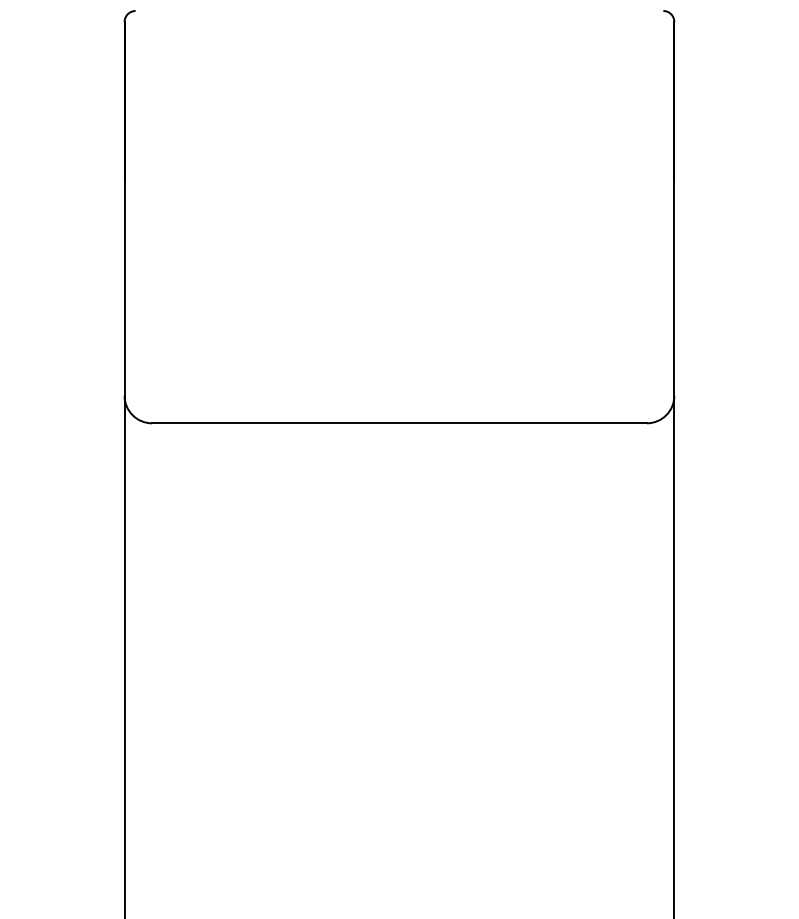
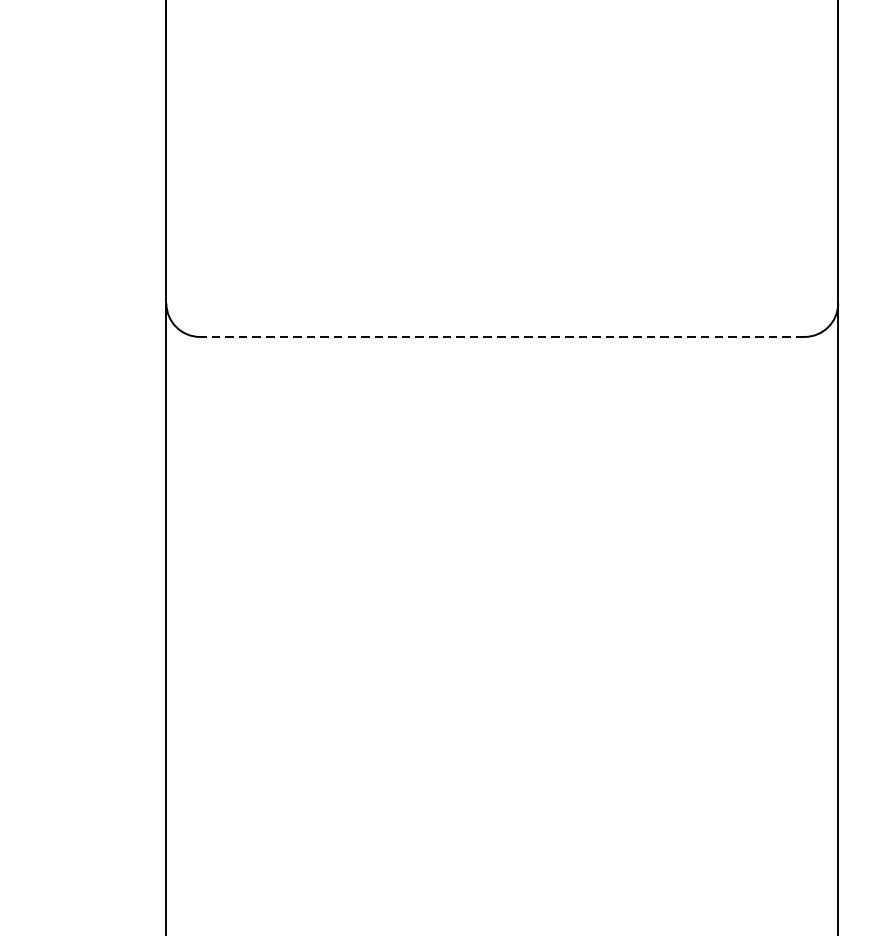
line: (398, 423) -> (501, 337), solid -> dashed

